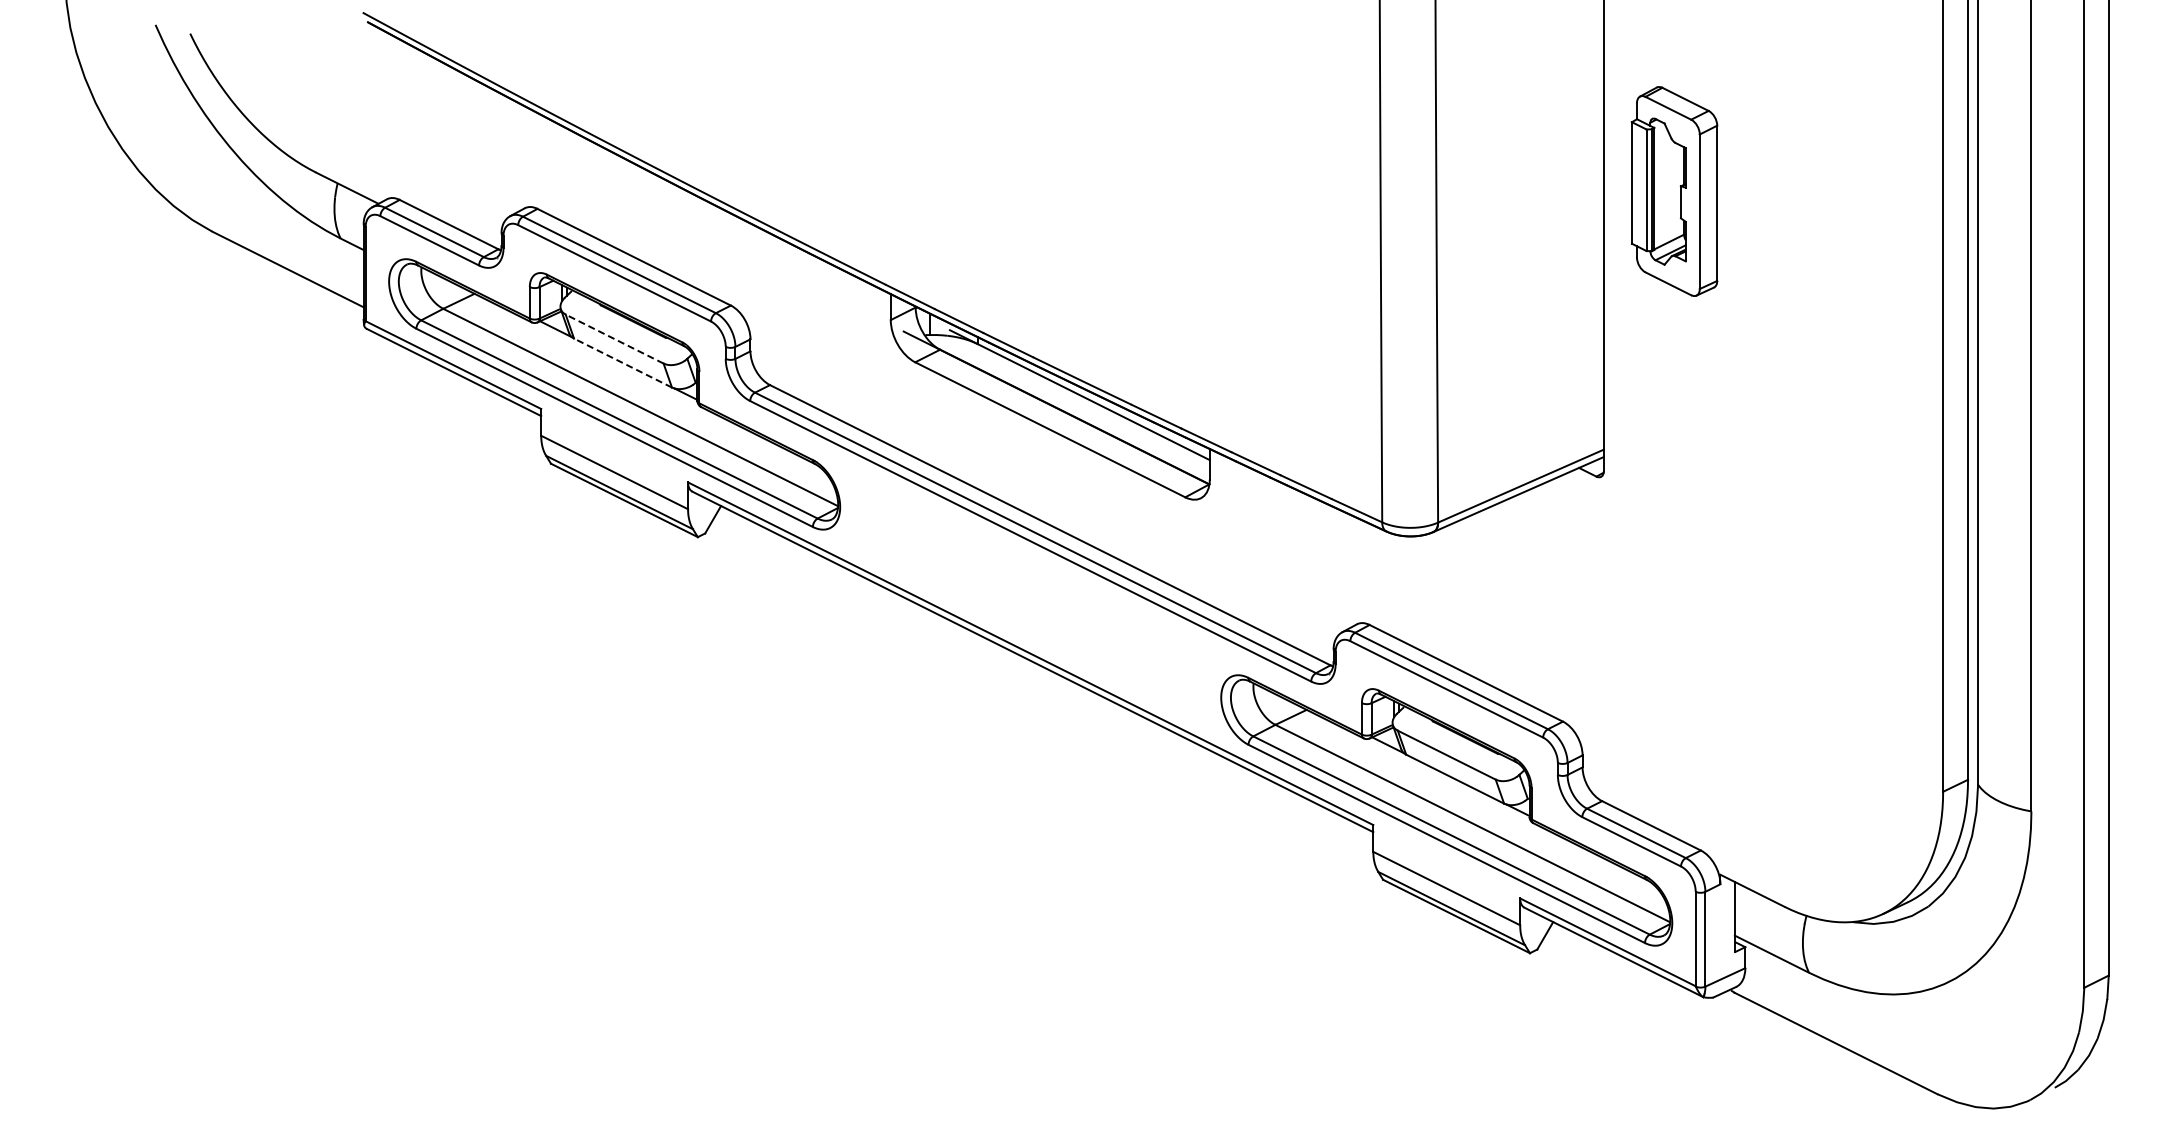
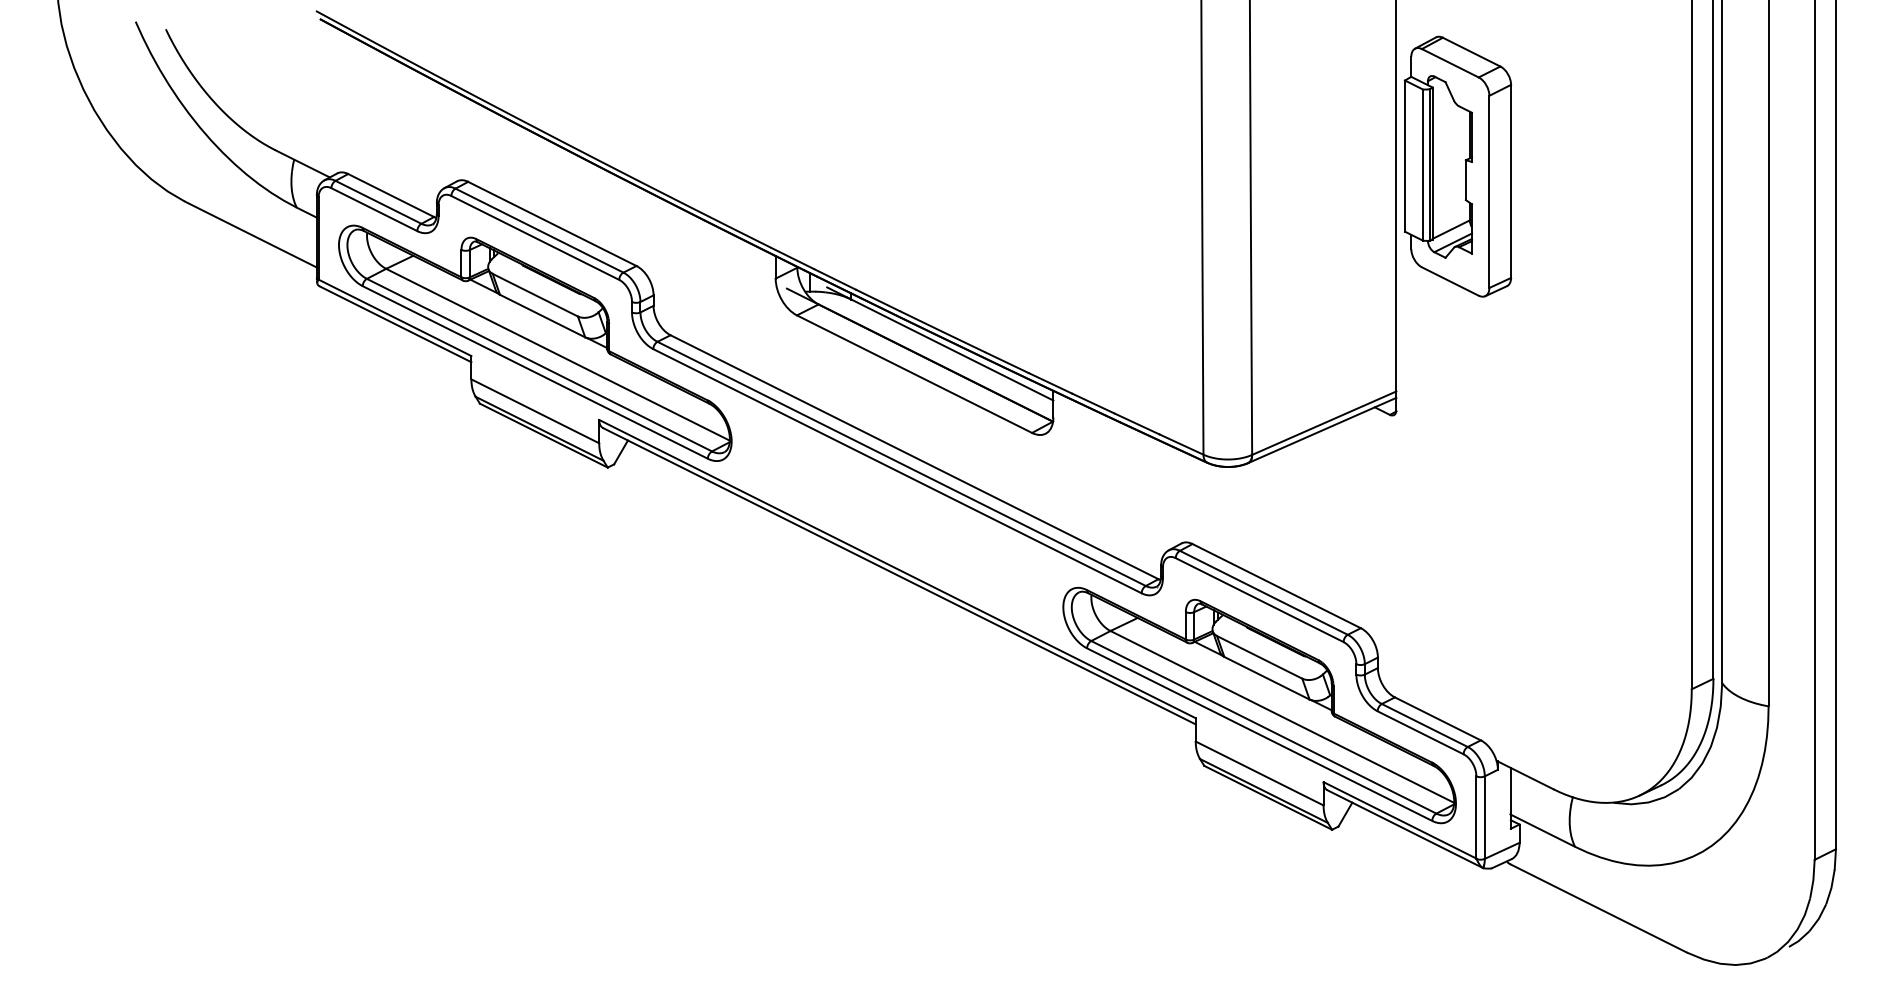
part: (1674, 191) -> (1457, 166), size x1.43
line: (614, 339) -> (535, 295), dashed -> solid
line: (623, 363) -> (543, 316), dashed -> solid

